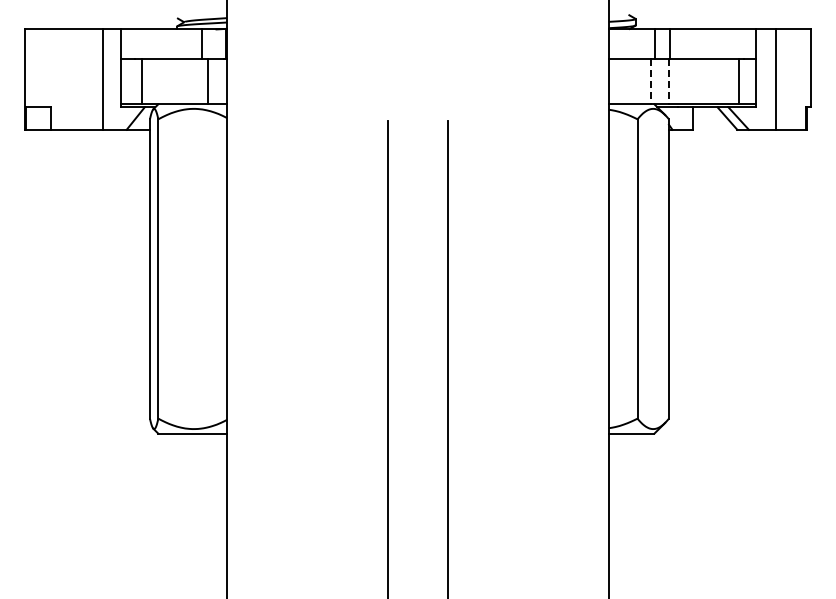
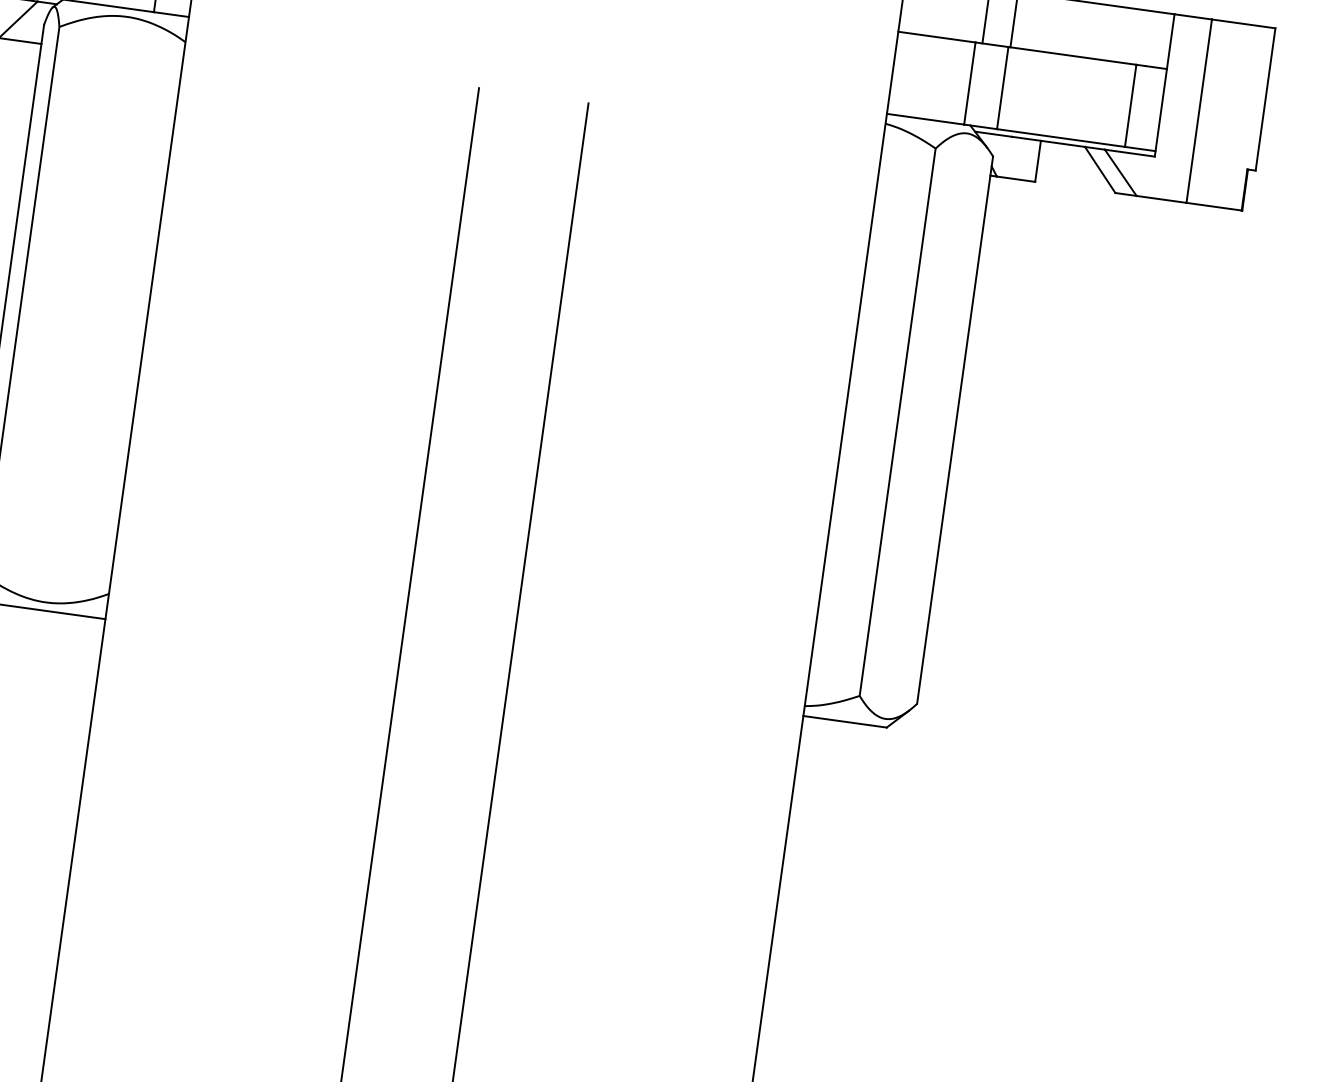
line: (651, 82) -> (970, 84), dashed -> solid
line: (669, 82) -> (1003, 89), dashed -> solid

